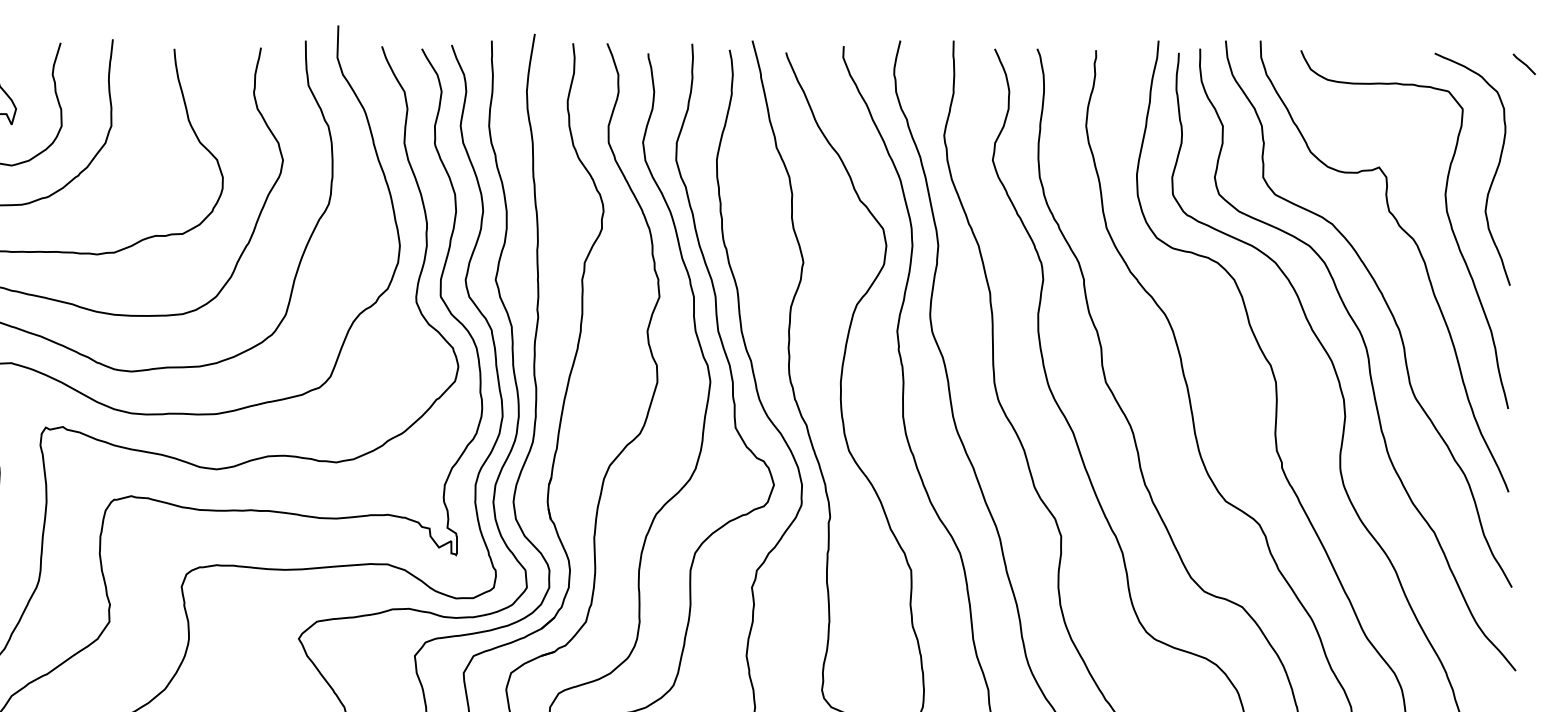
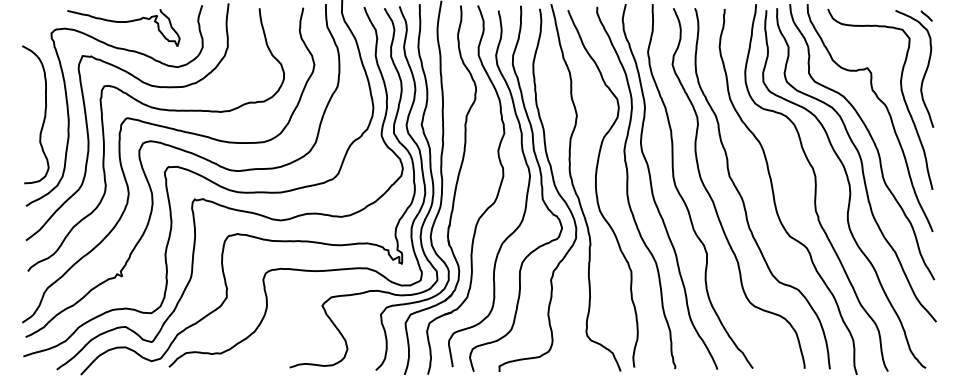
line: (1523, 63) -> (926, 15), moved

